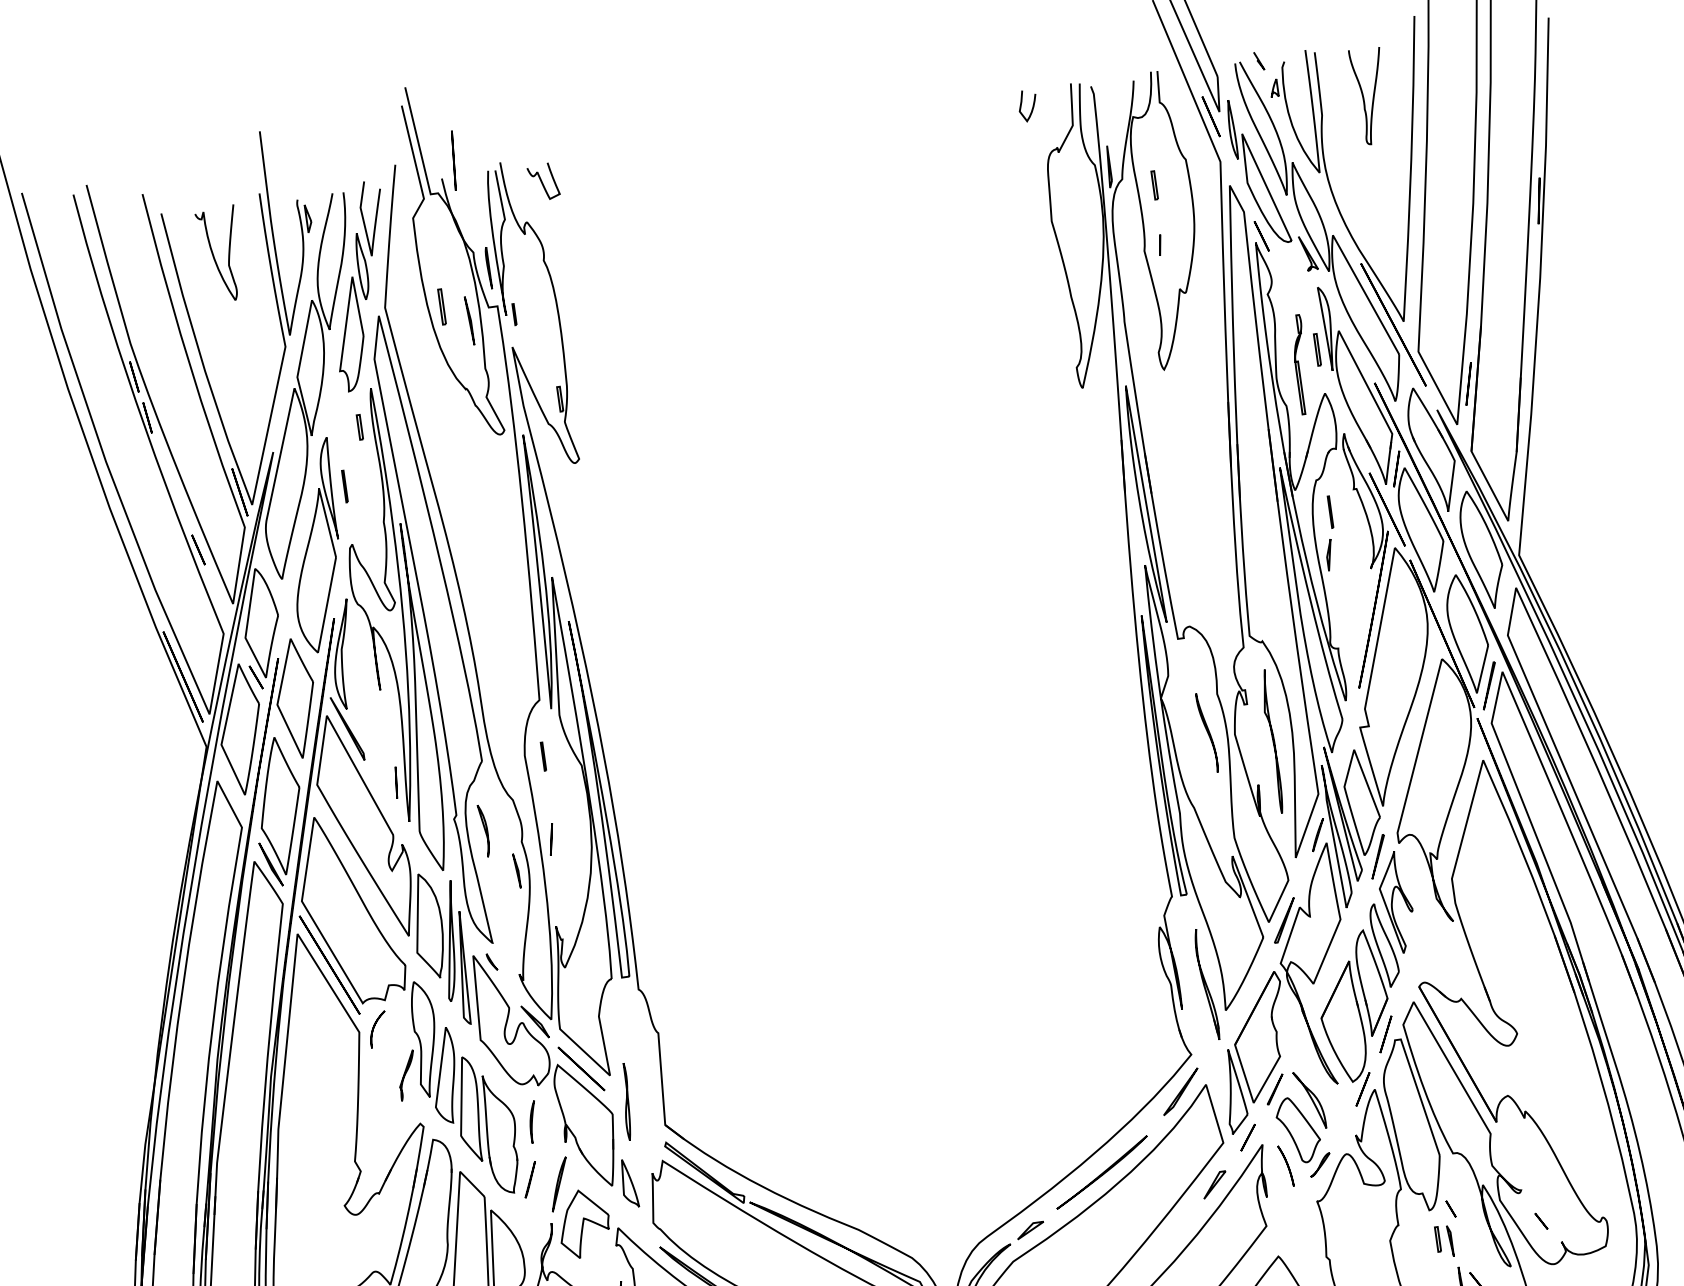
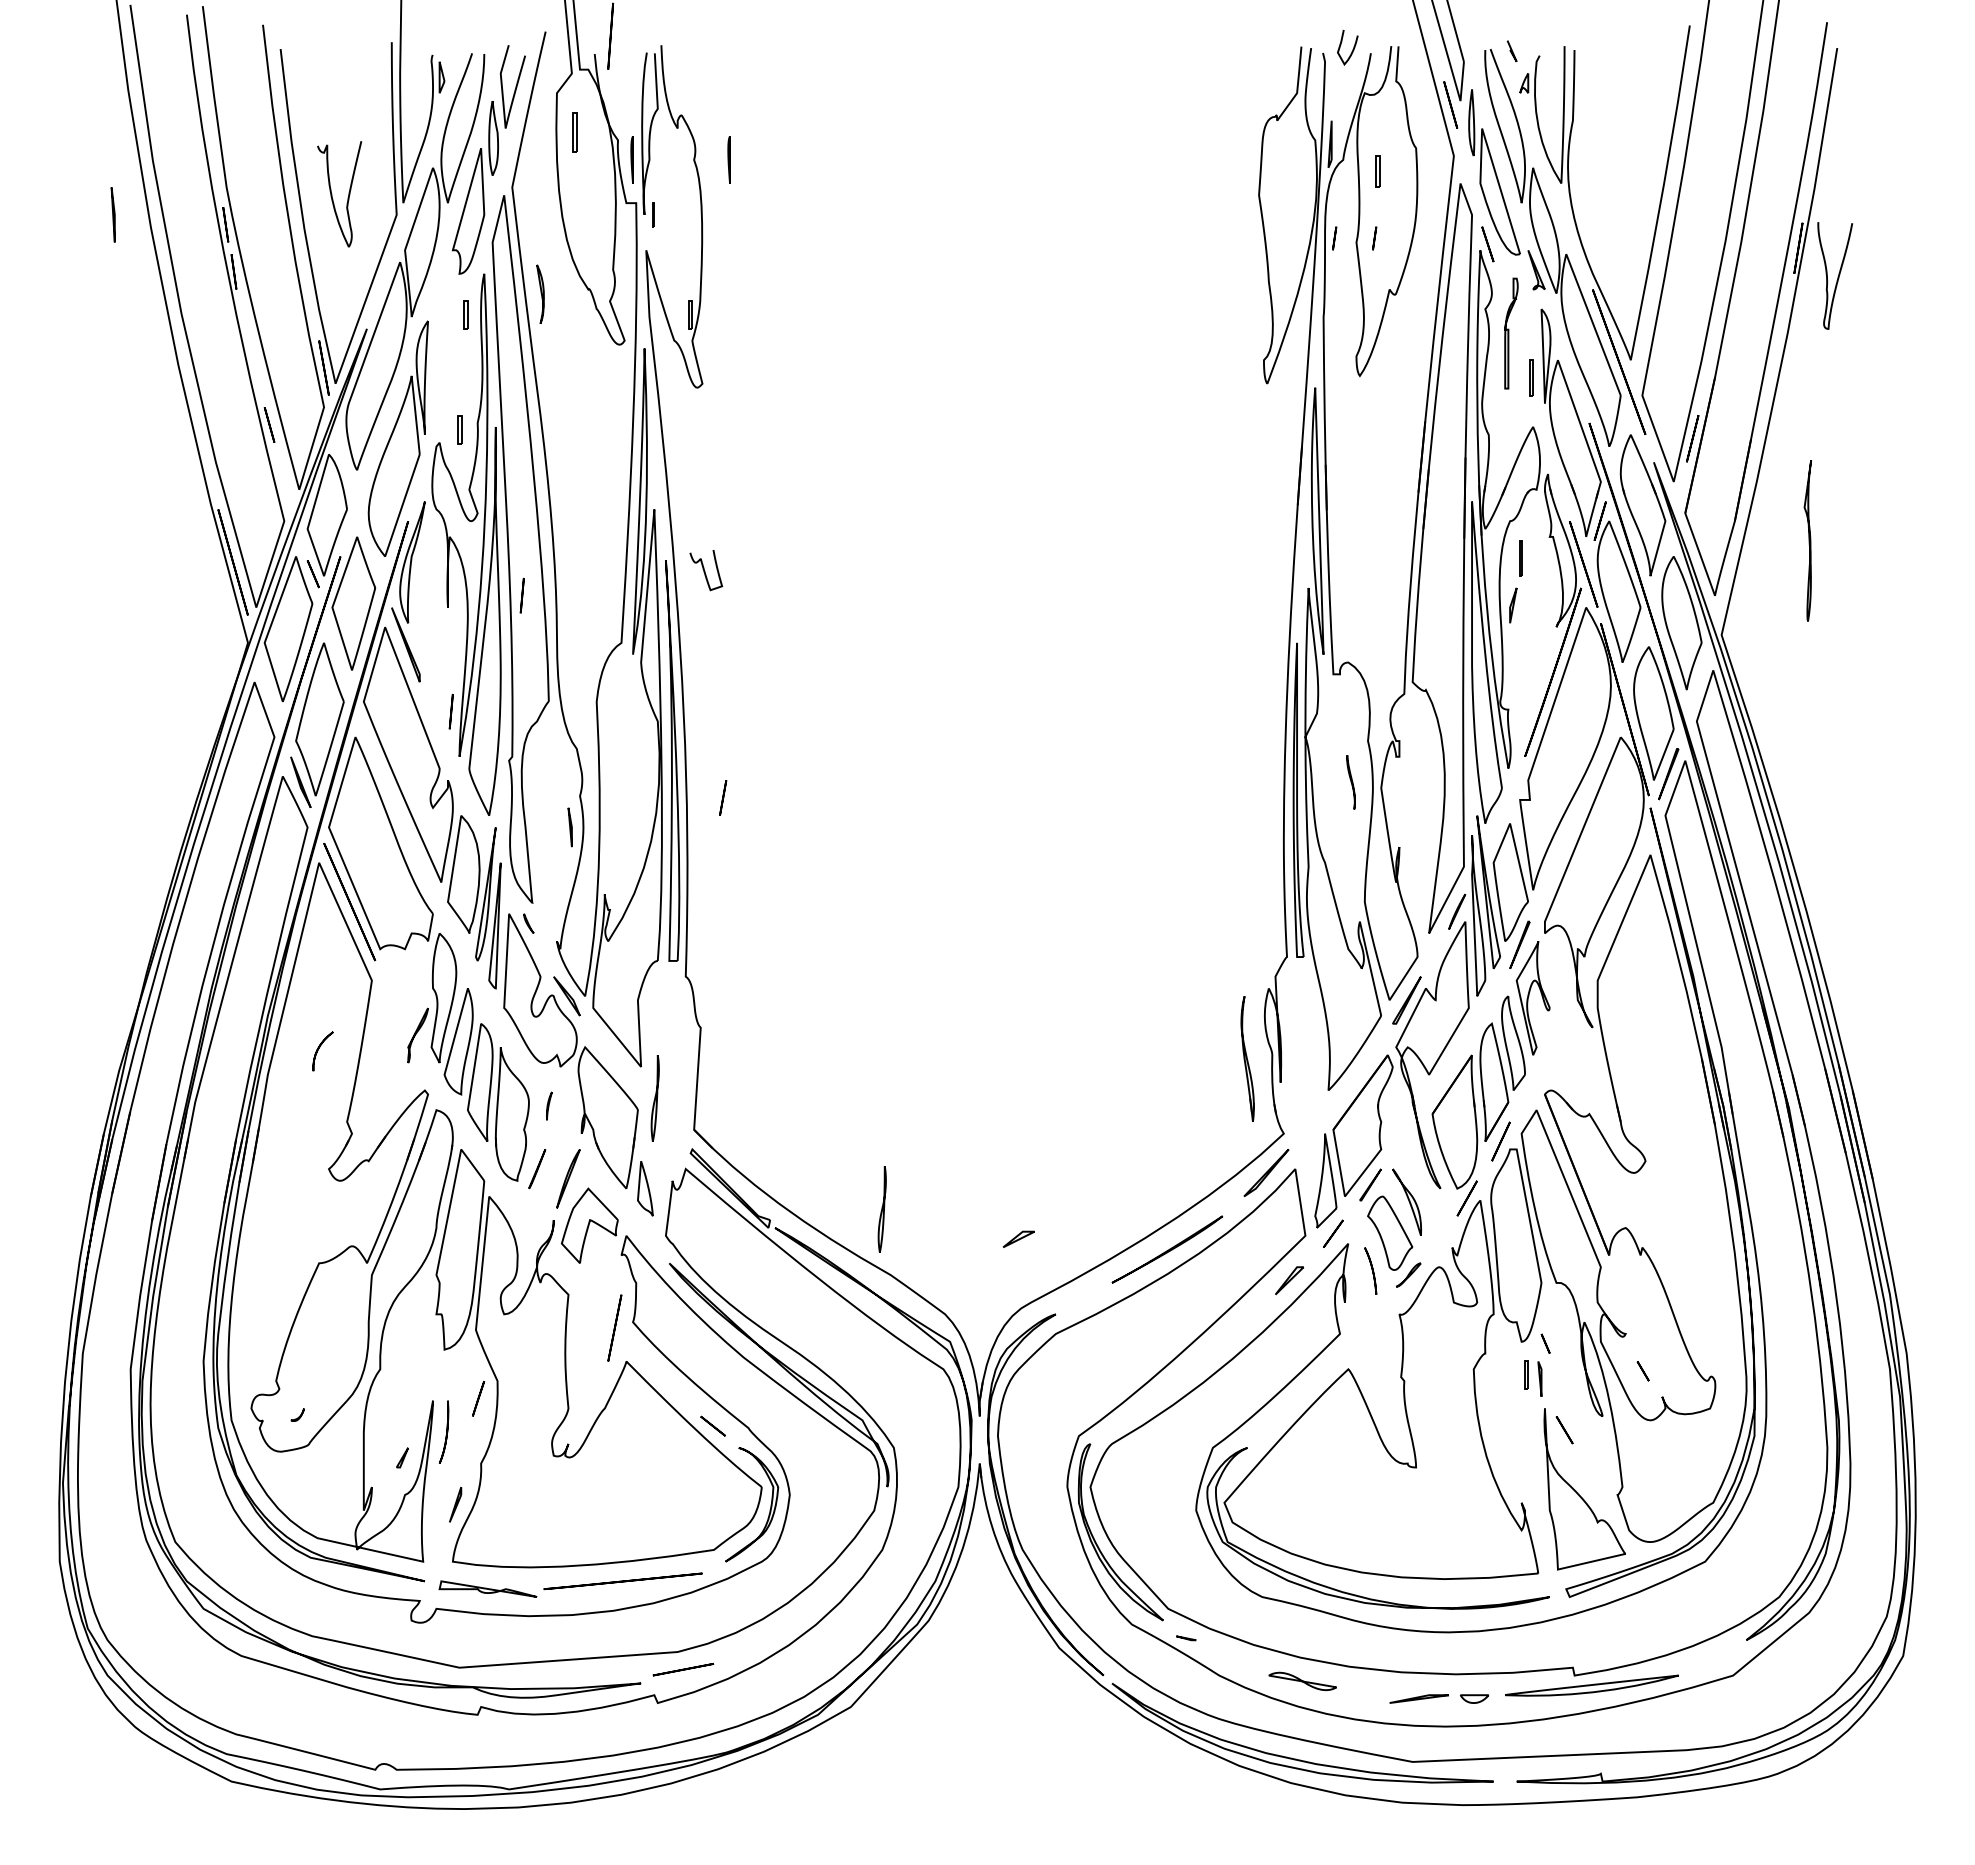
curve: (1372, 96) -> (1837, 276), moved
curve: (1032, 106) -> (1352, 49), moved
curve: (543, 182) -> (705, 570), moved
line: (1124, 250) -> (1334, 238), added
curve: (214, 255) -> (332, 194), moved
line: (574, 255) -> (728, 159), added
part: (441, 307) -> (574, 132), moved
line: (468, 320) -> (112, 214), moved
part: (1301, 364) -> (1511, 333), moved
line: (344, 486) -> (440, 377), removed
part: (368, 530) -> (459, 429), added
line: (444, 670) -> (521, 595), added
part: (1206, 733) -> (1350, 782), size x0.6
part: (1271, 741) -> (1807, 540), moved
line: (542, 756) -> (616, 705), removed
part: (484, 830) -> (540, 293), moved
line: (551, 838) -> (723, 797), moved
part: (1206, 984) -> (1247, 1058), moved
part: (377, 1029) -> (322, 1051), moved
line: (581, 1069) -> (610, 1055), removed
part: (533, 1121) -> (549, 1105), size x0.6
part: (842, 1172) -> (881, 1209), added
part: (1030, 1229) -> (1018, 1238), moved

